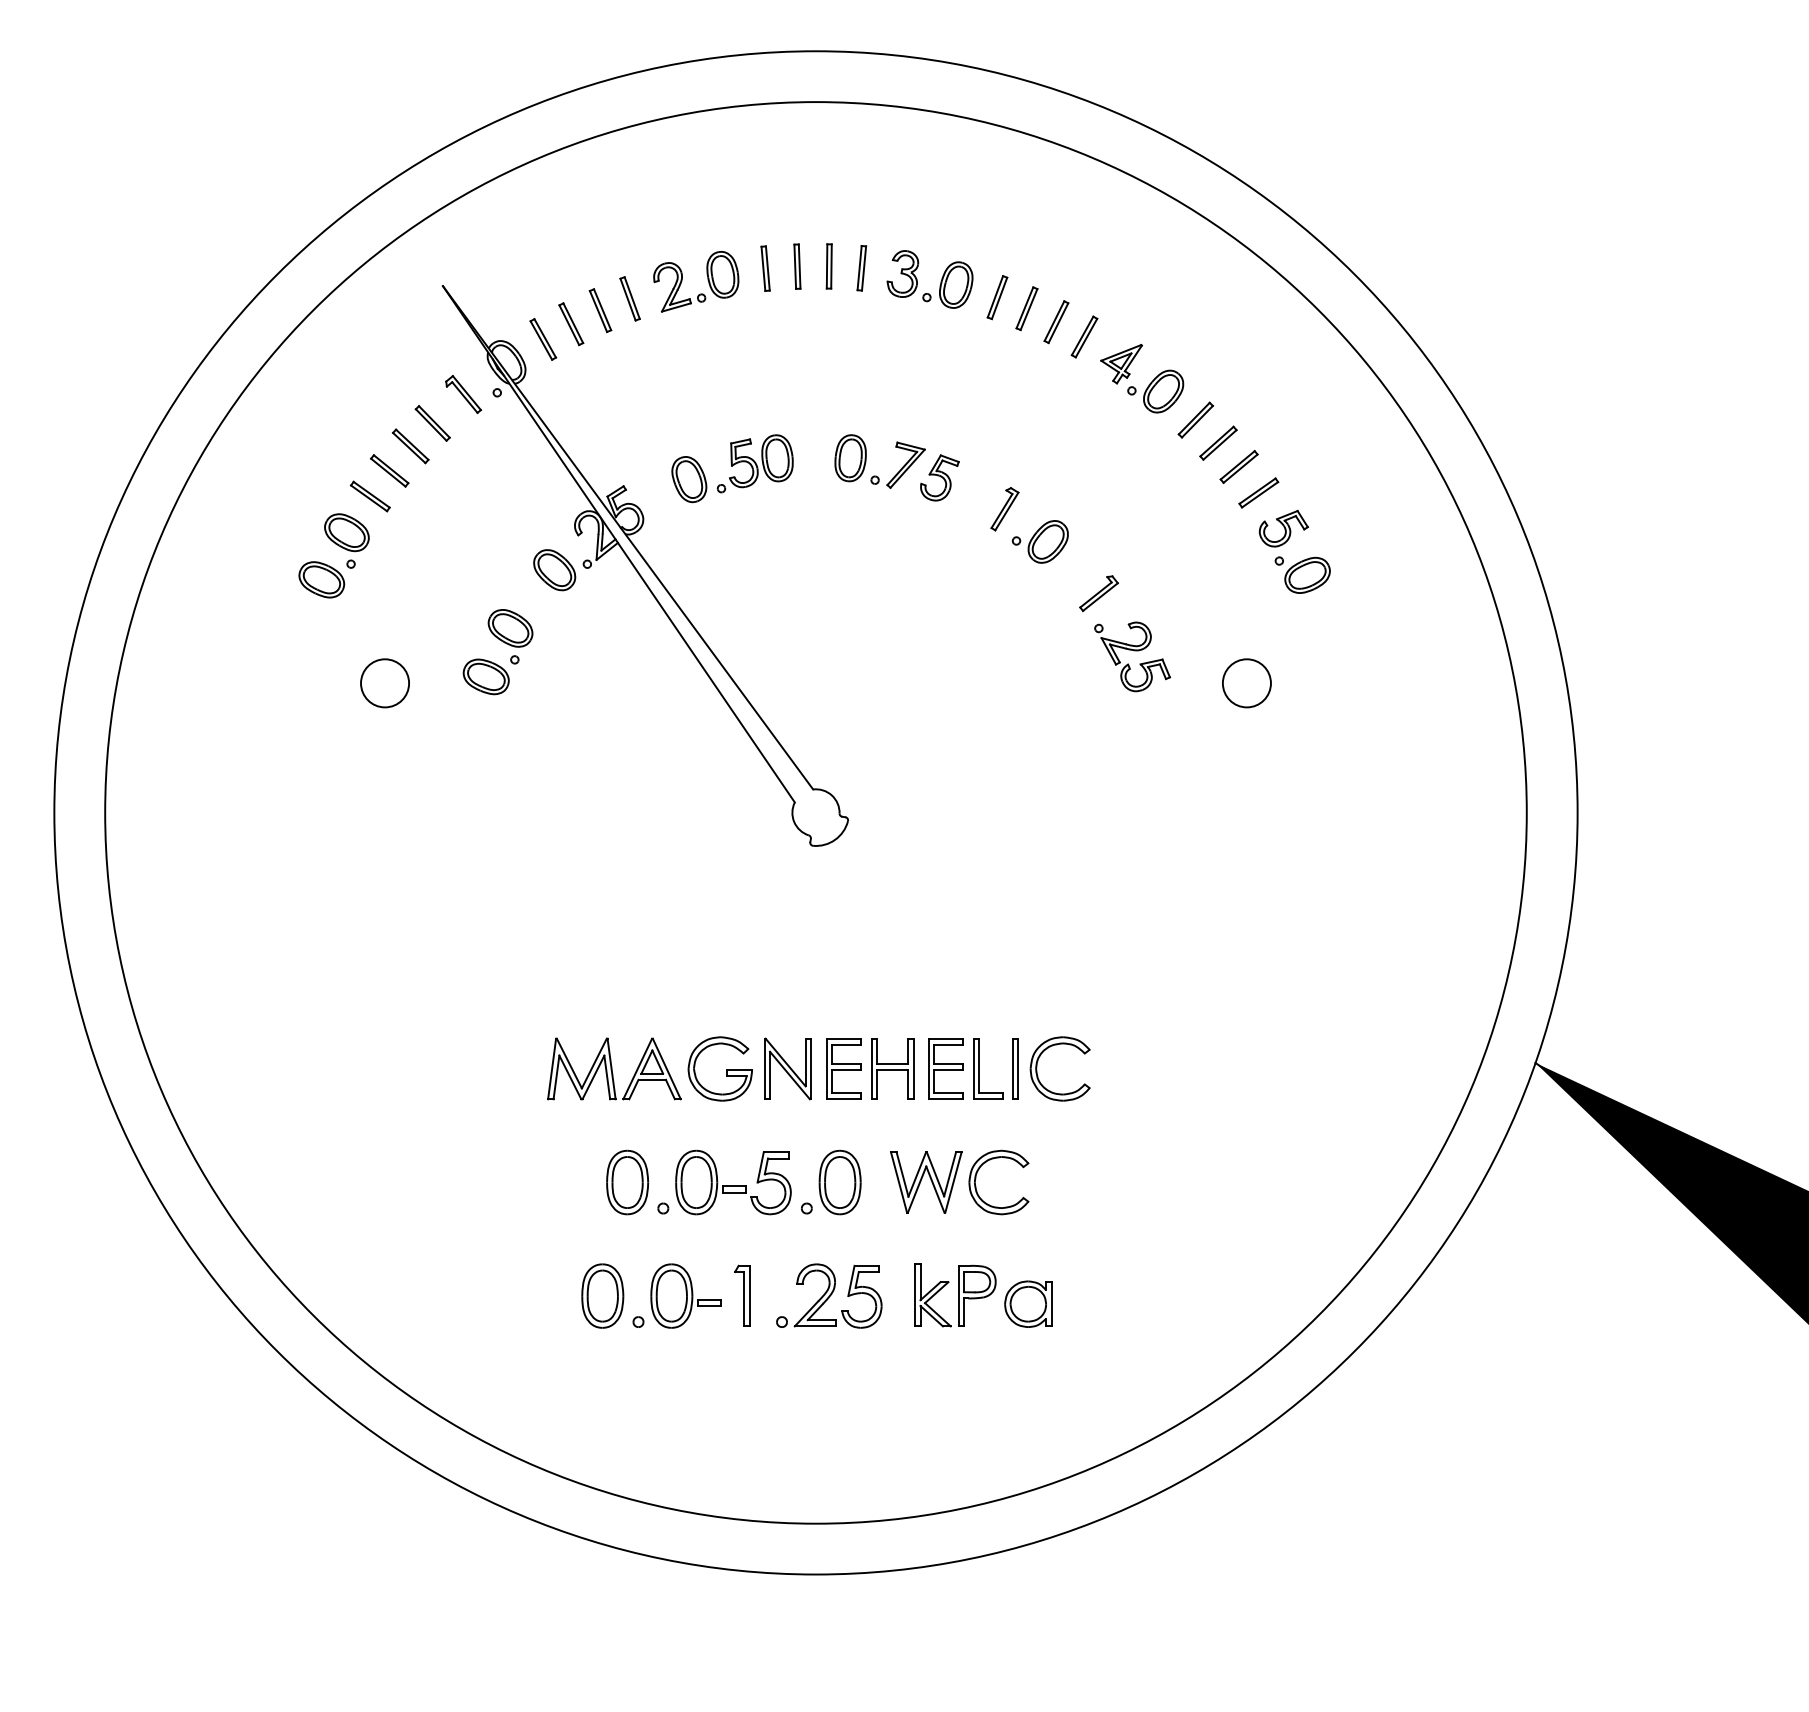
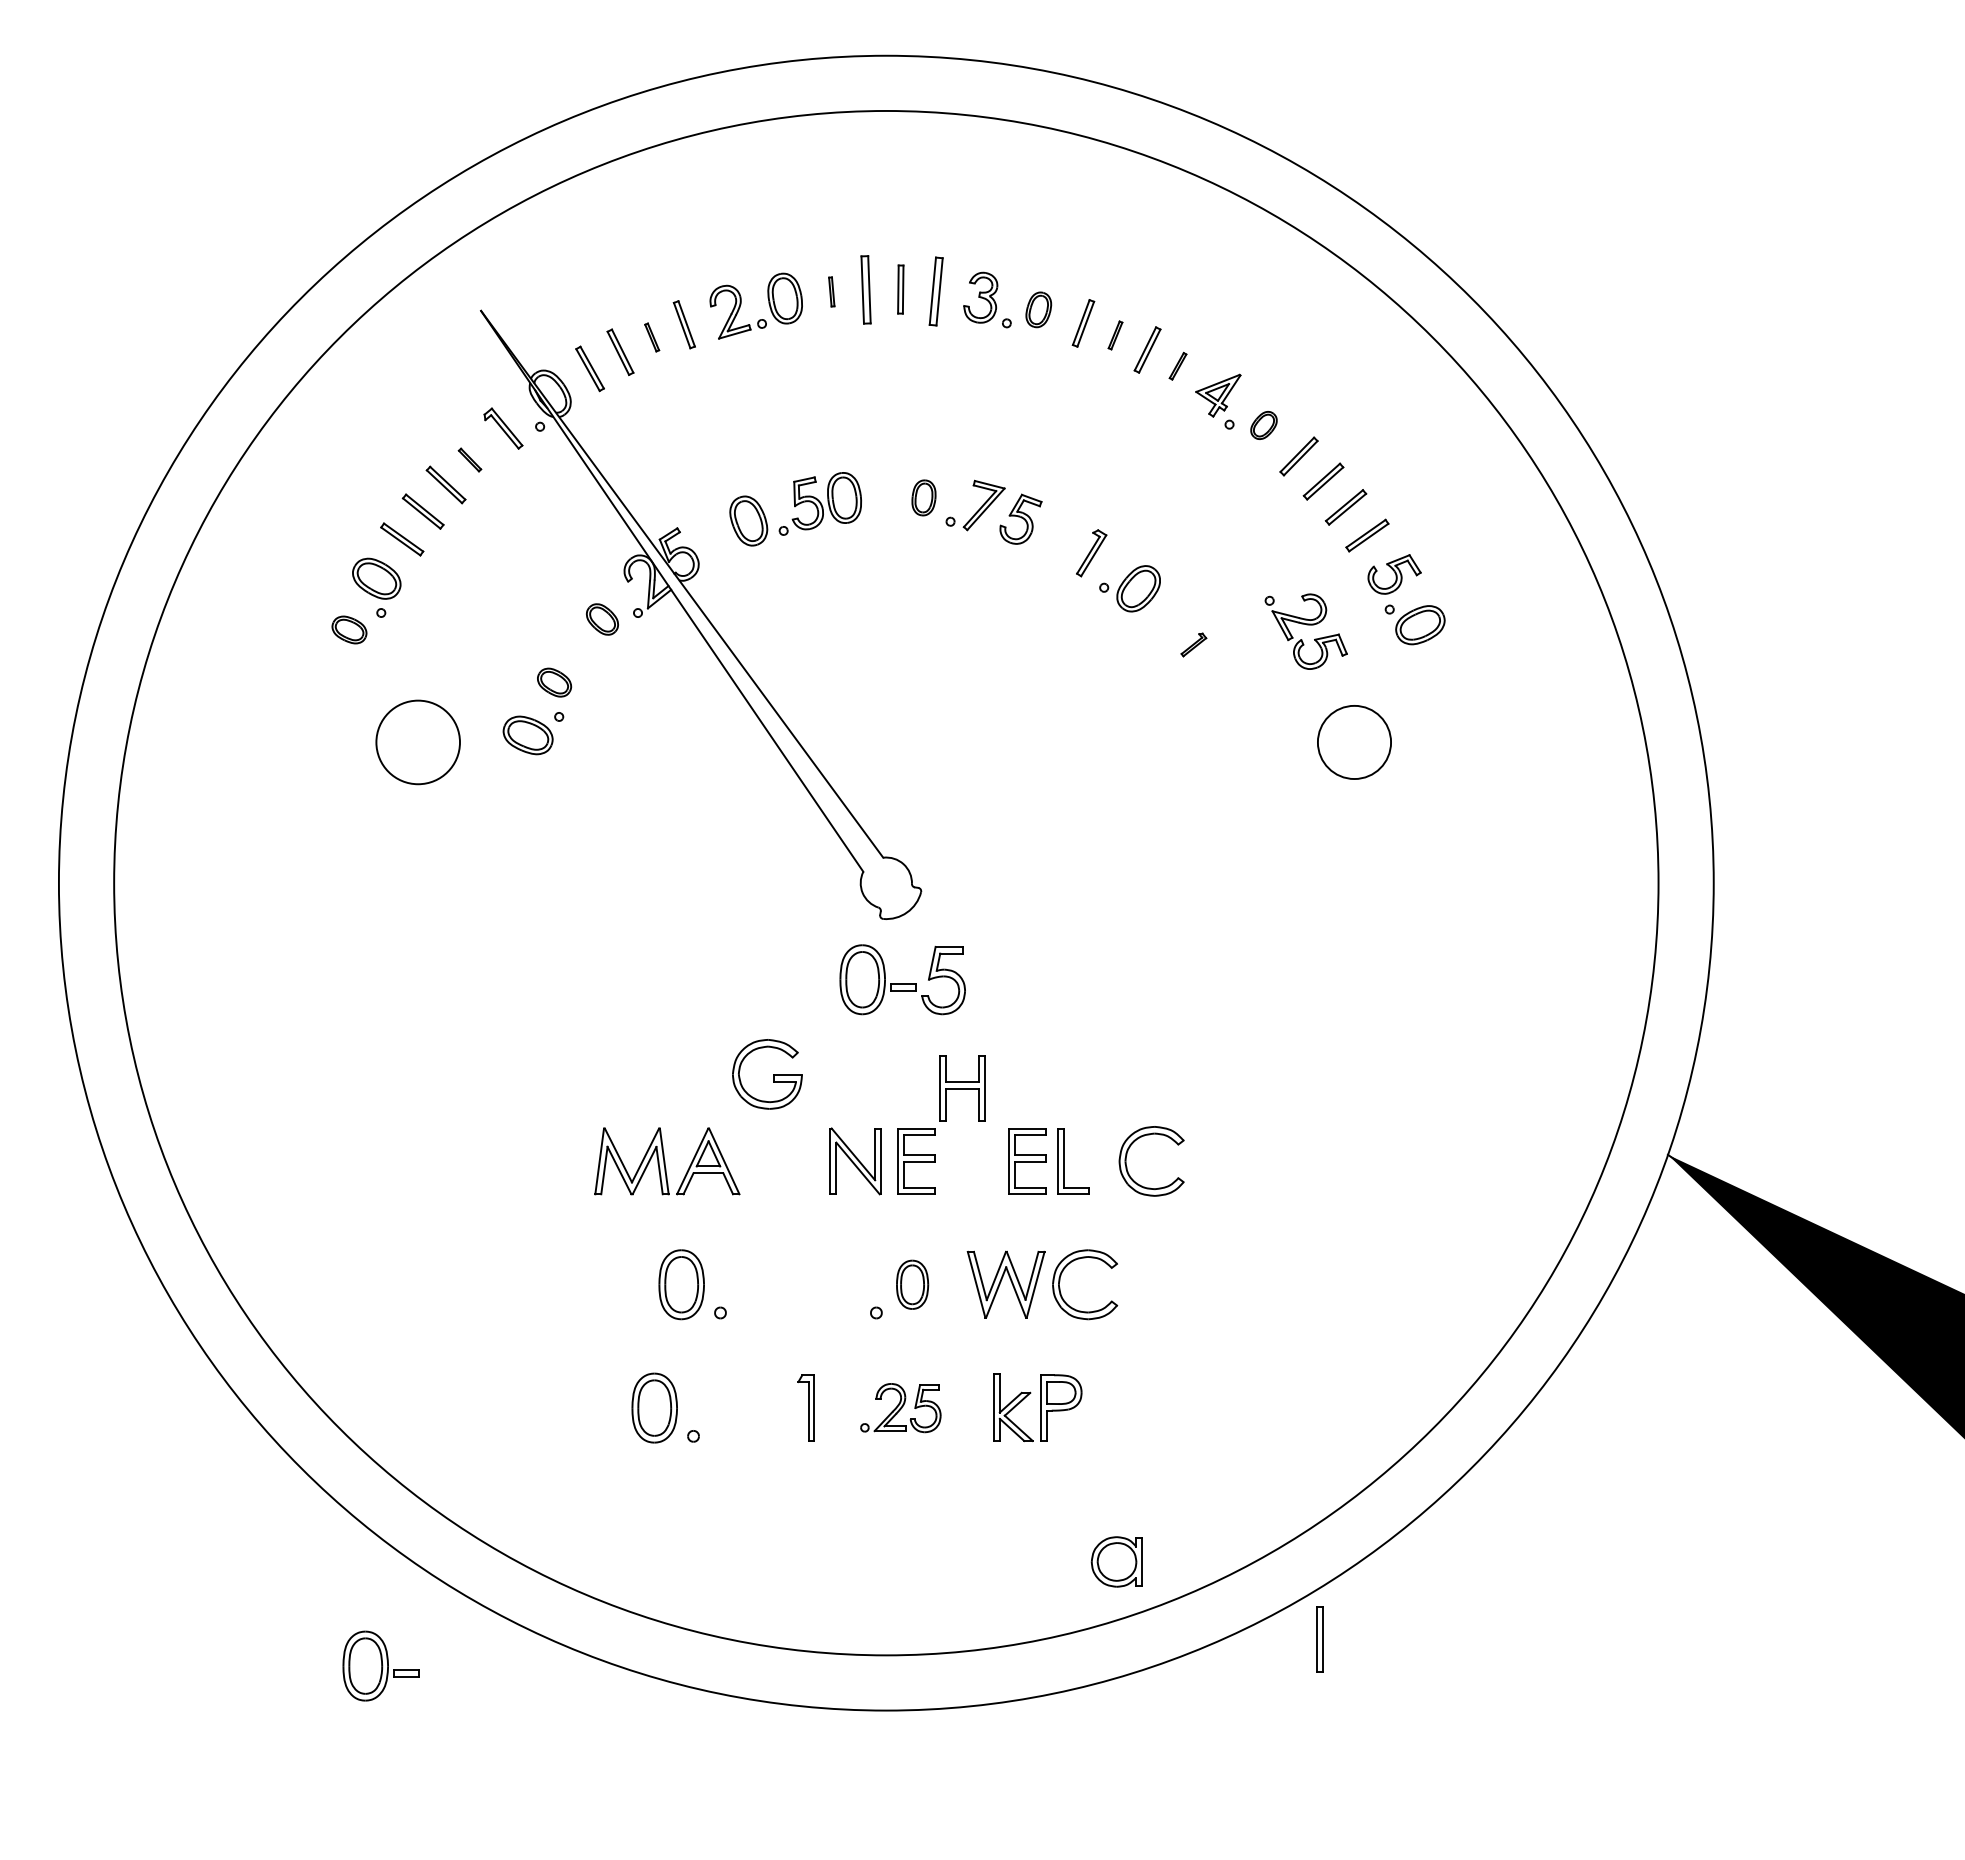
part: (797, 266) -> (866, 289), size x1.4
part: (765, 268) -> (831, 291), size x0.6
part: (861, 268) -> (935, 291), size x1.4
part: (956, 284) -> (1038, 309), size x0.7
part: (1026, 308) -> (1115, 335), size x0.6
part: (599, 310) -> (651, 337), size x0.6
part: (1083, 337) -> (1177, 366), size x0.6
part: (1163, 391) -> (1263, 425), size x0.6
part: (432, 422) -> (469, 459), size x0.6
part: (850, 457) -> (923, 497), size x0.7
part: (554, 570) -> (602, 619), size x0.7
part: (321, 579) -> (349, 629), size x0.7
part: (1098, 593) -> (1193, 644), size x0.6
part: (510, 628) -> (554, 682), size x0.7
part: (1132, 651) -> (1306, 625), moved
circle: (385, 683) -> (418, 742), size x1.6
circle: (1246, 683) -> (1354, 742), size x1.4
part: (720, 1069) -> (767, 1074), moved
part: (892, 1069) -> (962, 1088), moved
part: (1014, 1069) -> (1319, 1639), moved
part: (733, 1182) -> (902, 979), moved
part: (840, 1182) -> (912, 1284), size x0.7
part: (685, 1295) -> (380, 1665), moved
part: (829, 1295) -> (900, 1407), size x0.7
part: (1027, 1303) -> (1116, 1561), moved

